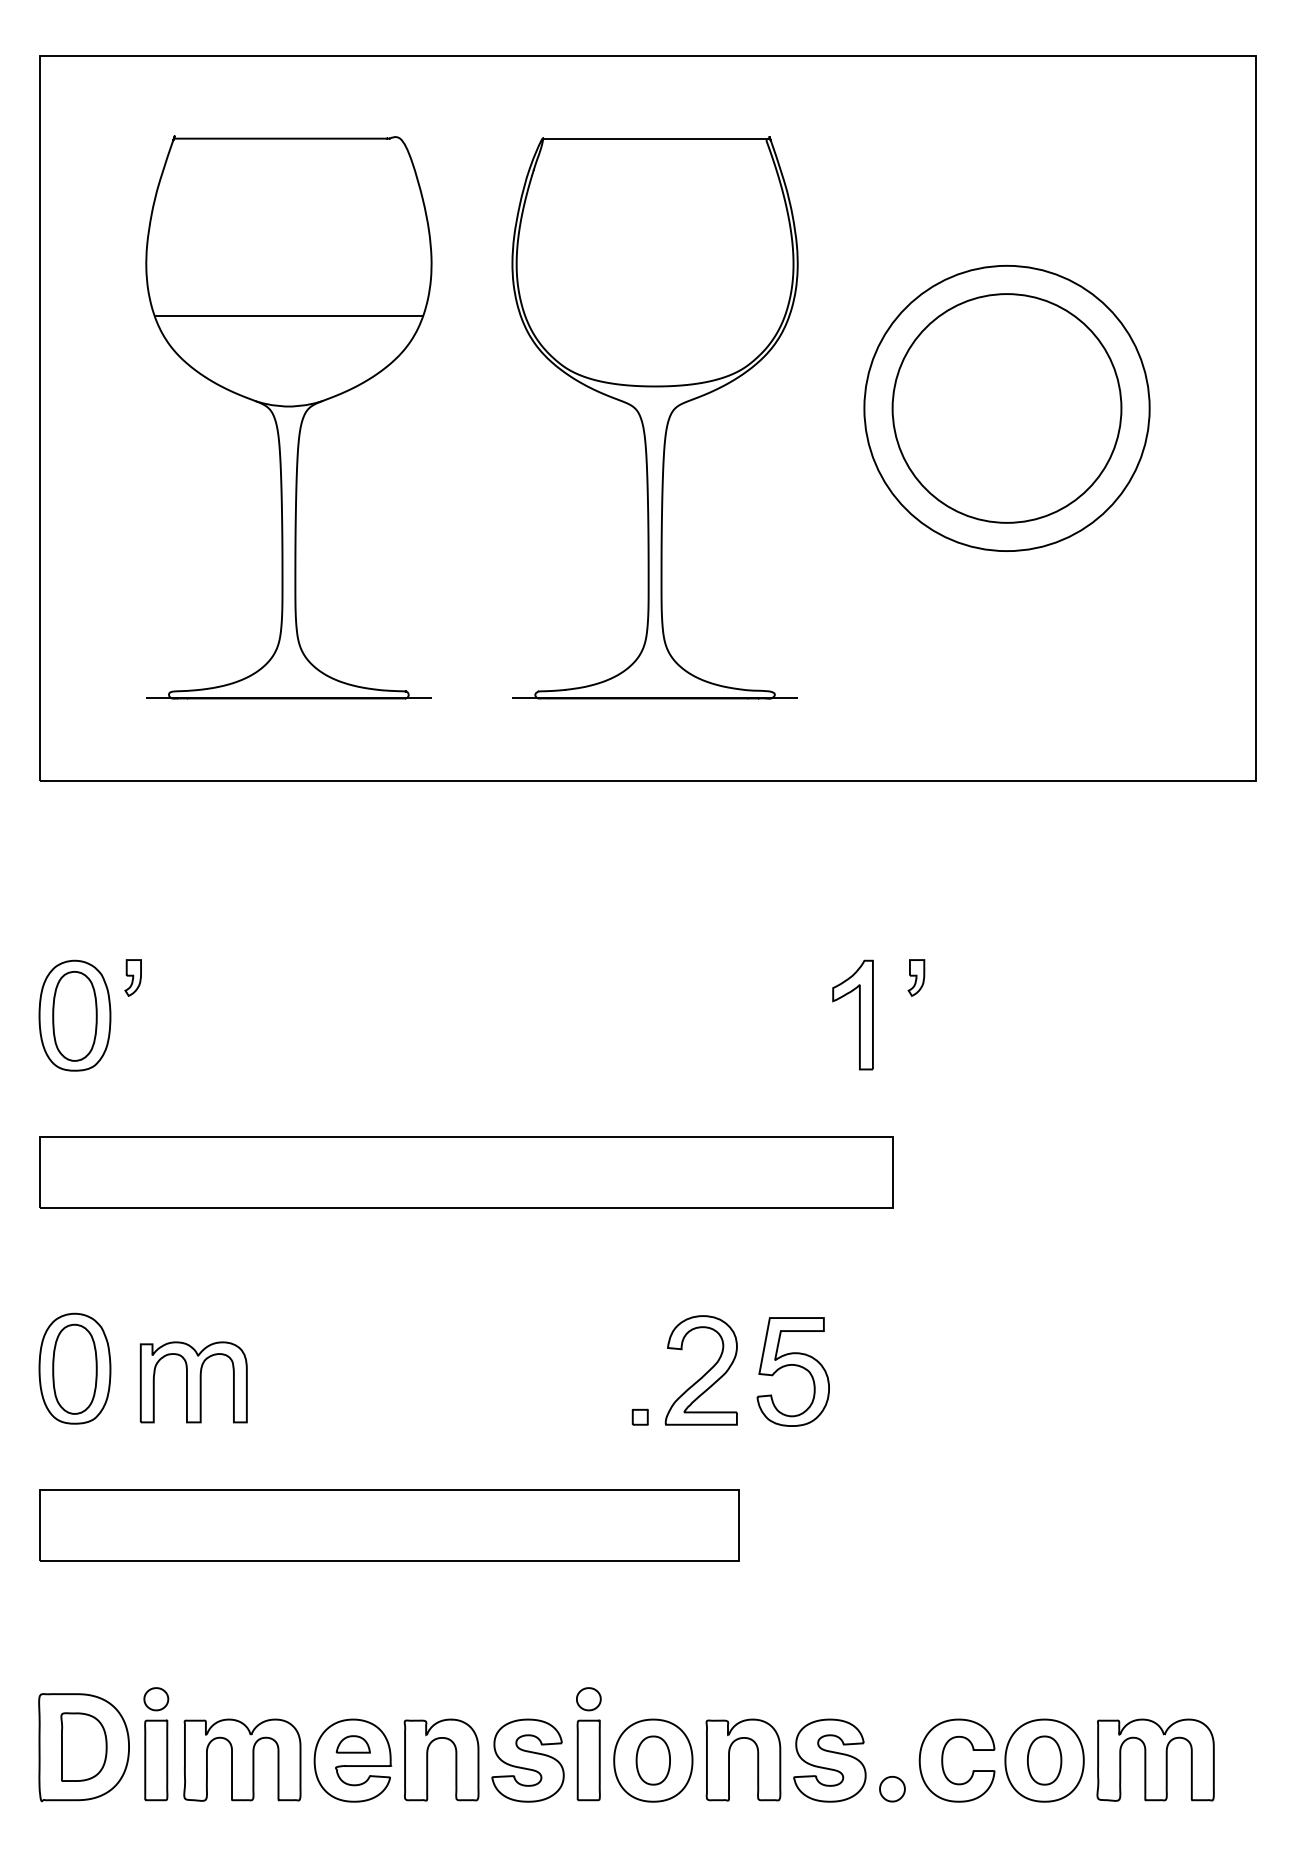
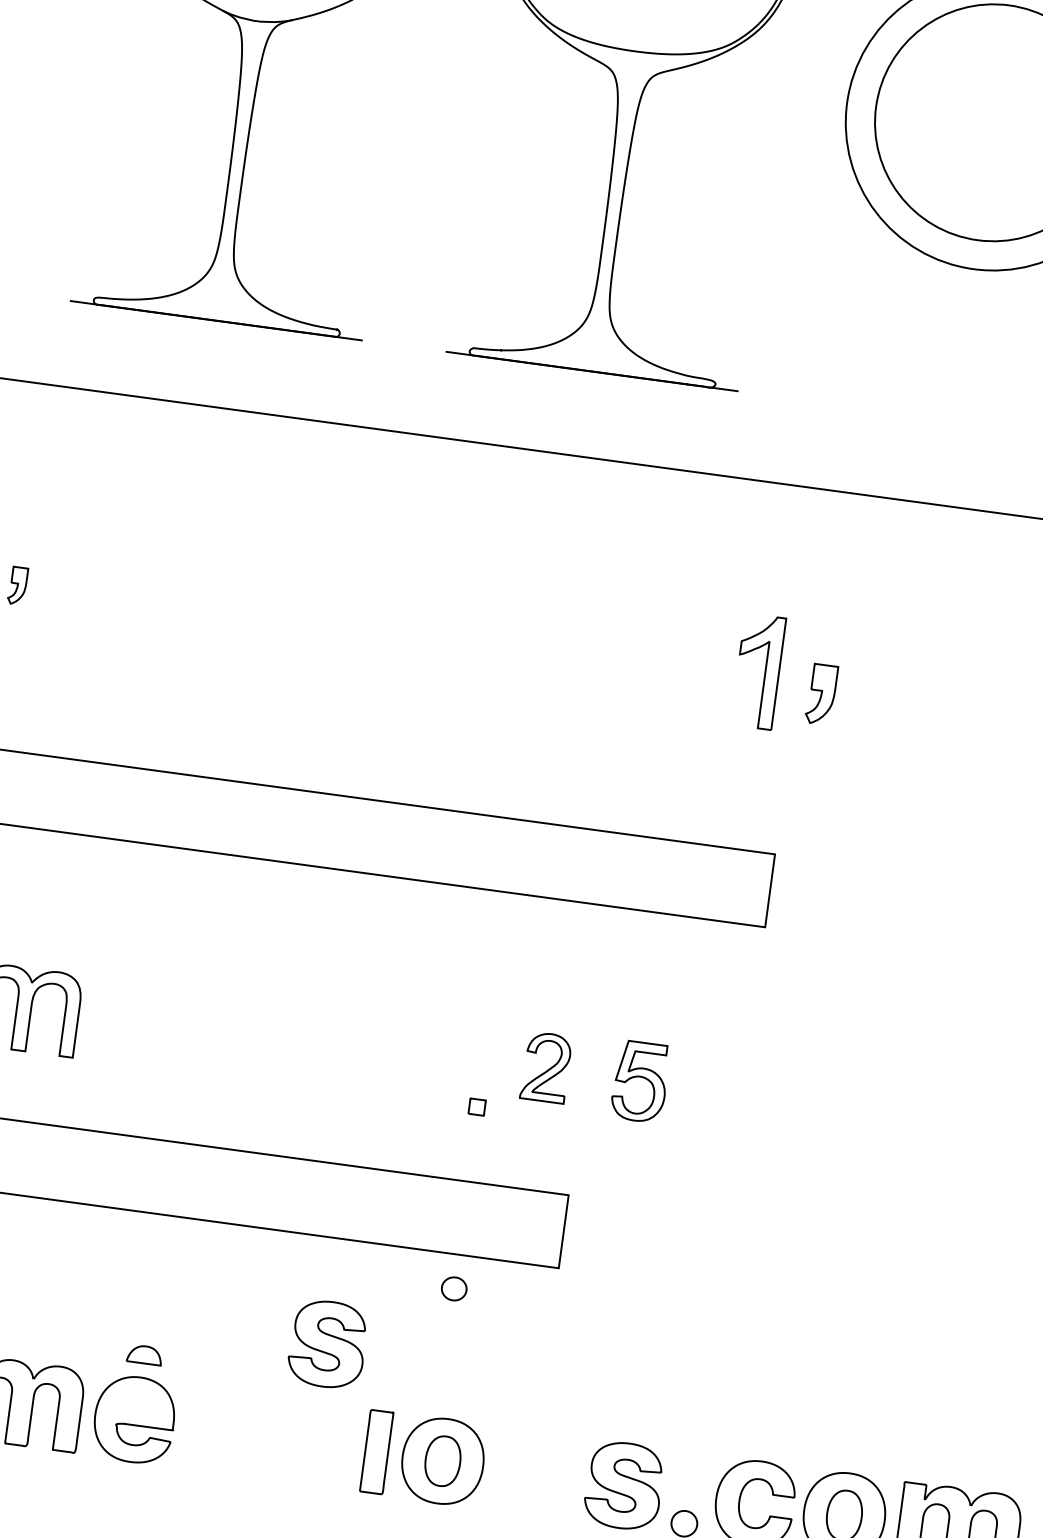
part: (916, 977) -> (821, 694), size x1.6
part: (859, 1014) -> (765, 671), moved
part: (700, 1370) -> (545, 1067), size x0.6
part: (792, 1371) -> (639, 1081), size x0.7
part: (588, 1699) -> (453, 1289), moved
part: (352, 1744) -> (144, 1354), moved
part: (428, 1759) -> (212, 1428), removed
part: (729, 1759) -> (521, 1470), removed
part: (527, 1760) -> (327, 1344), moved

